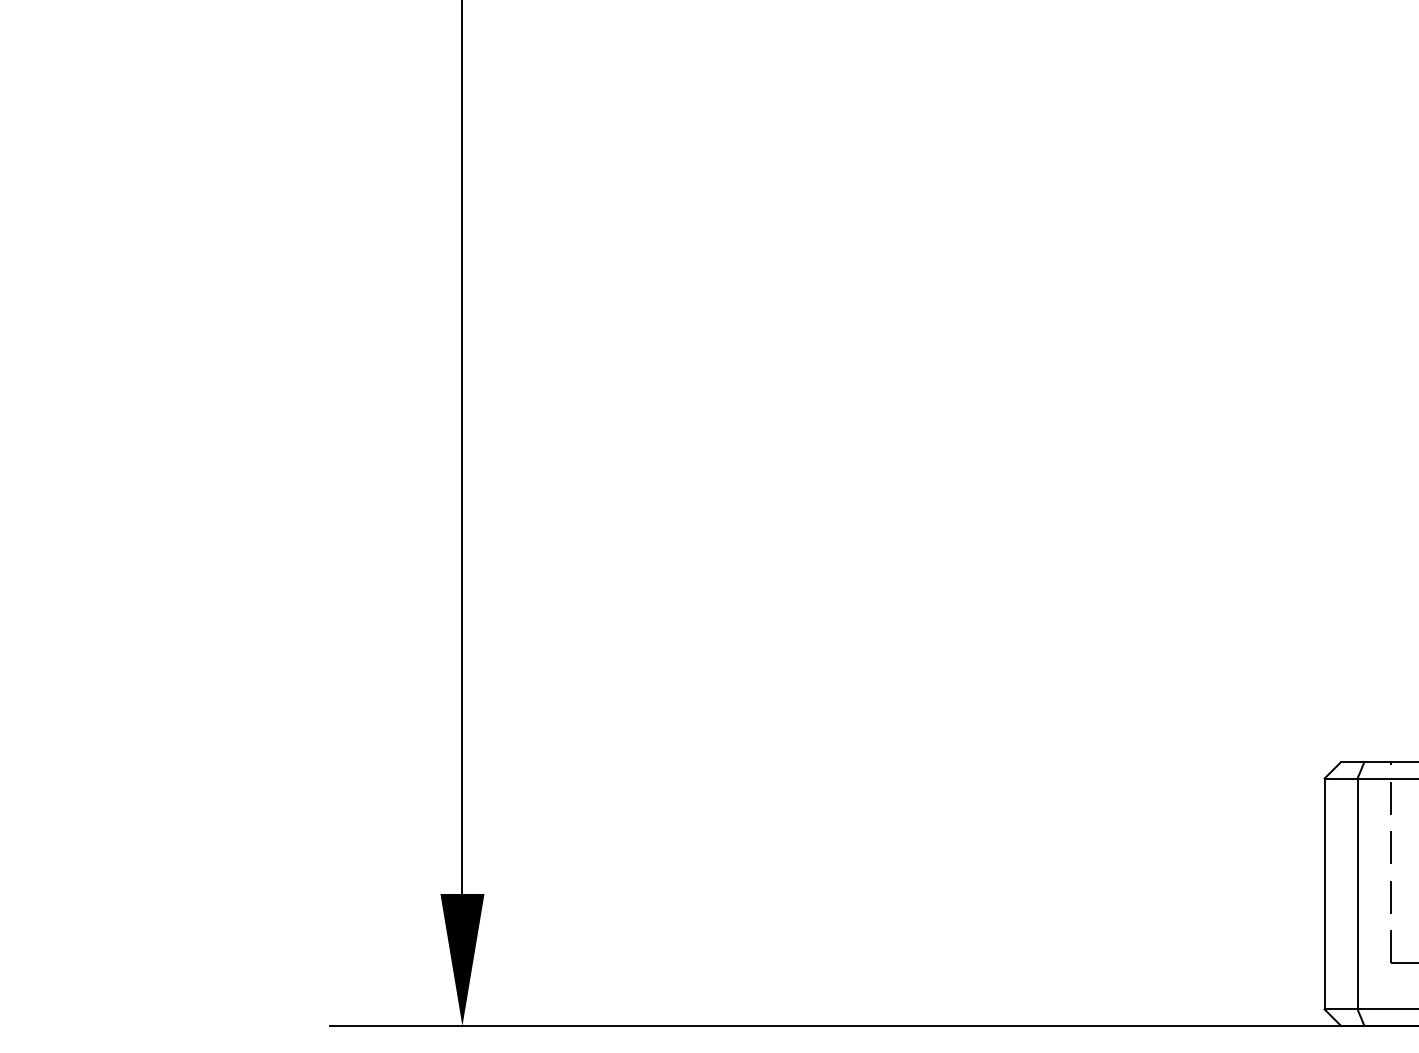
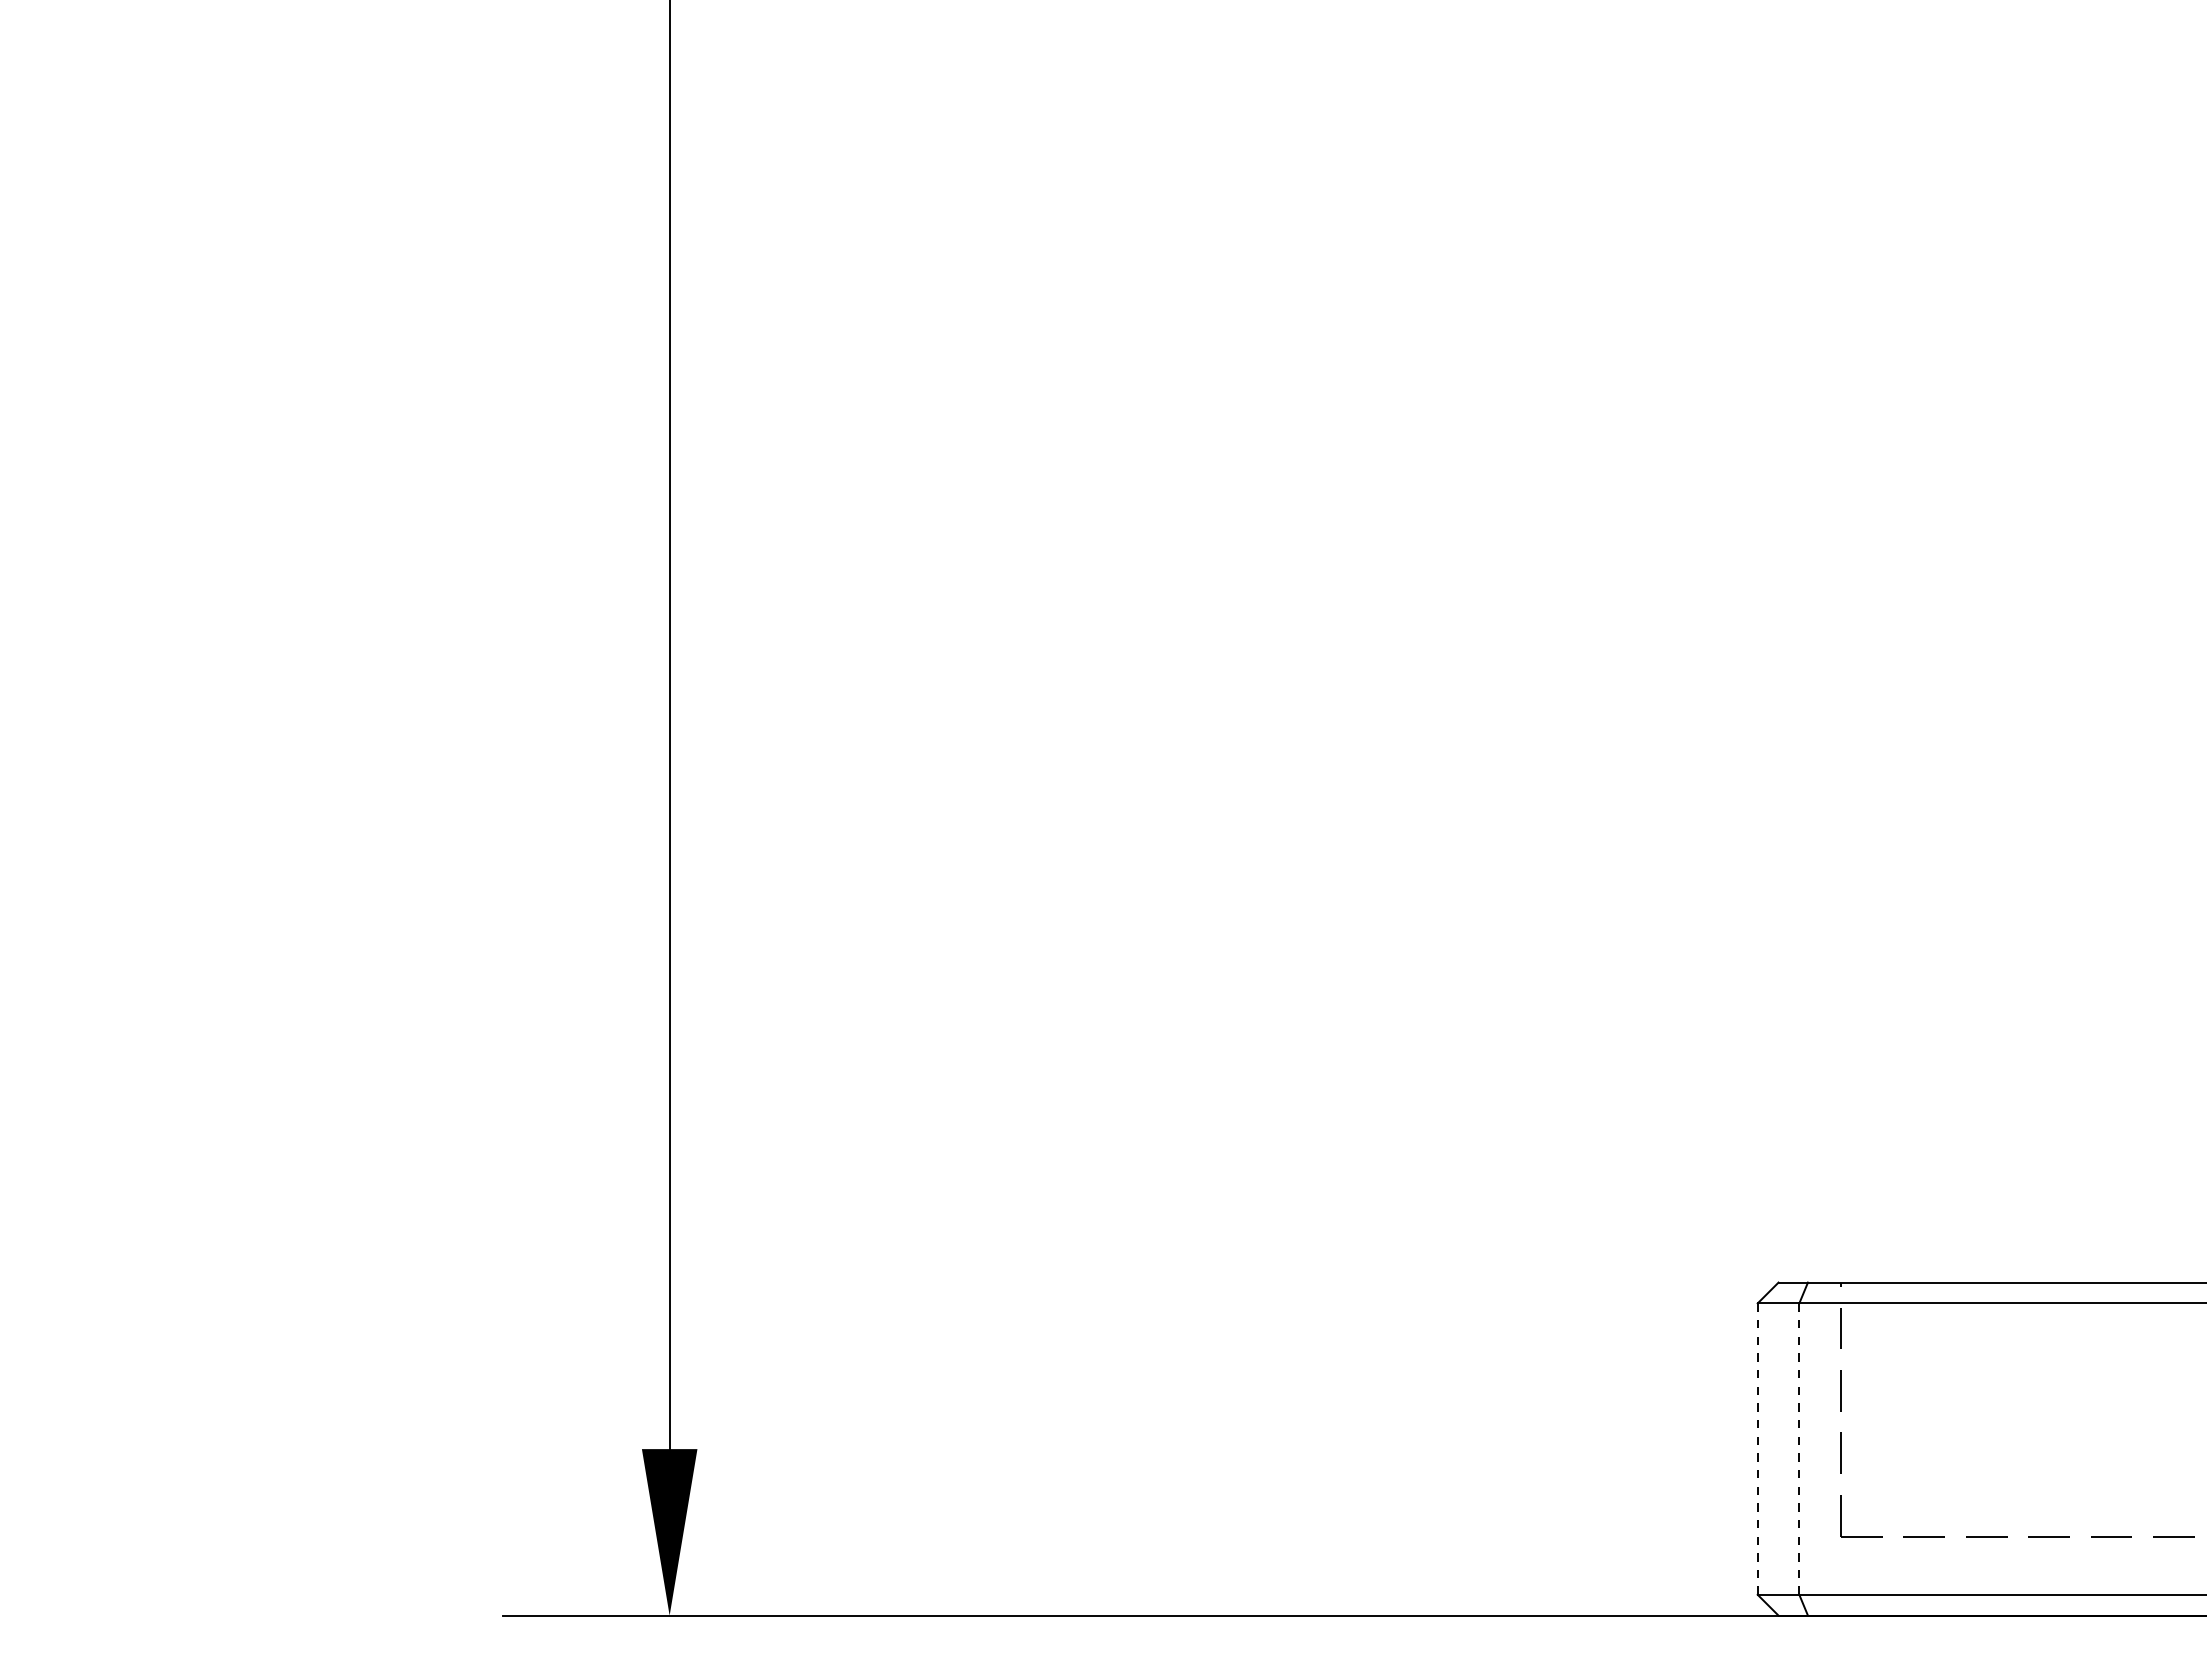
line: (1324, 894) -> (1757, 1449), solid -> dashed
line: (1357, 894) -> (1799, 1449), solid -> dashed

